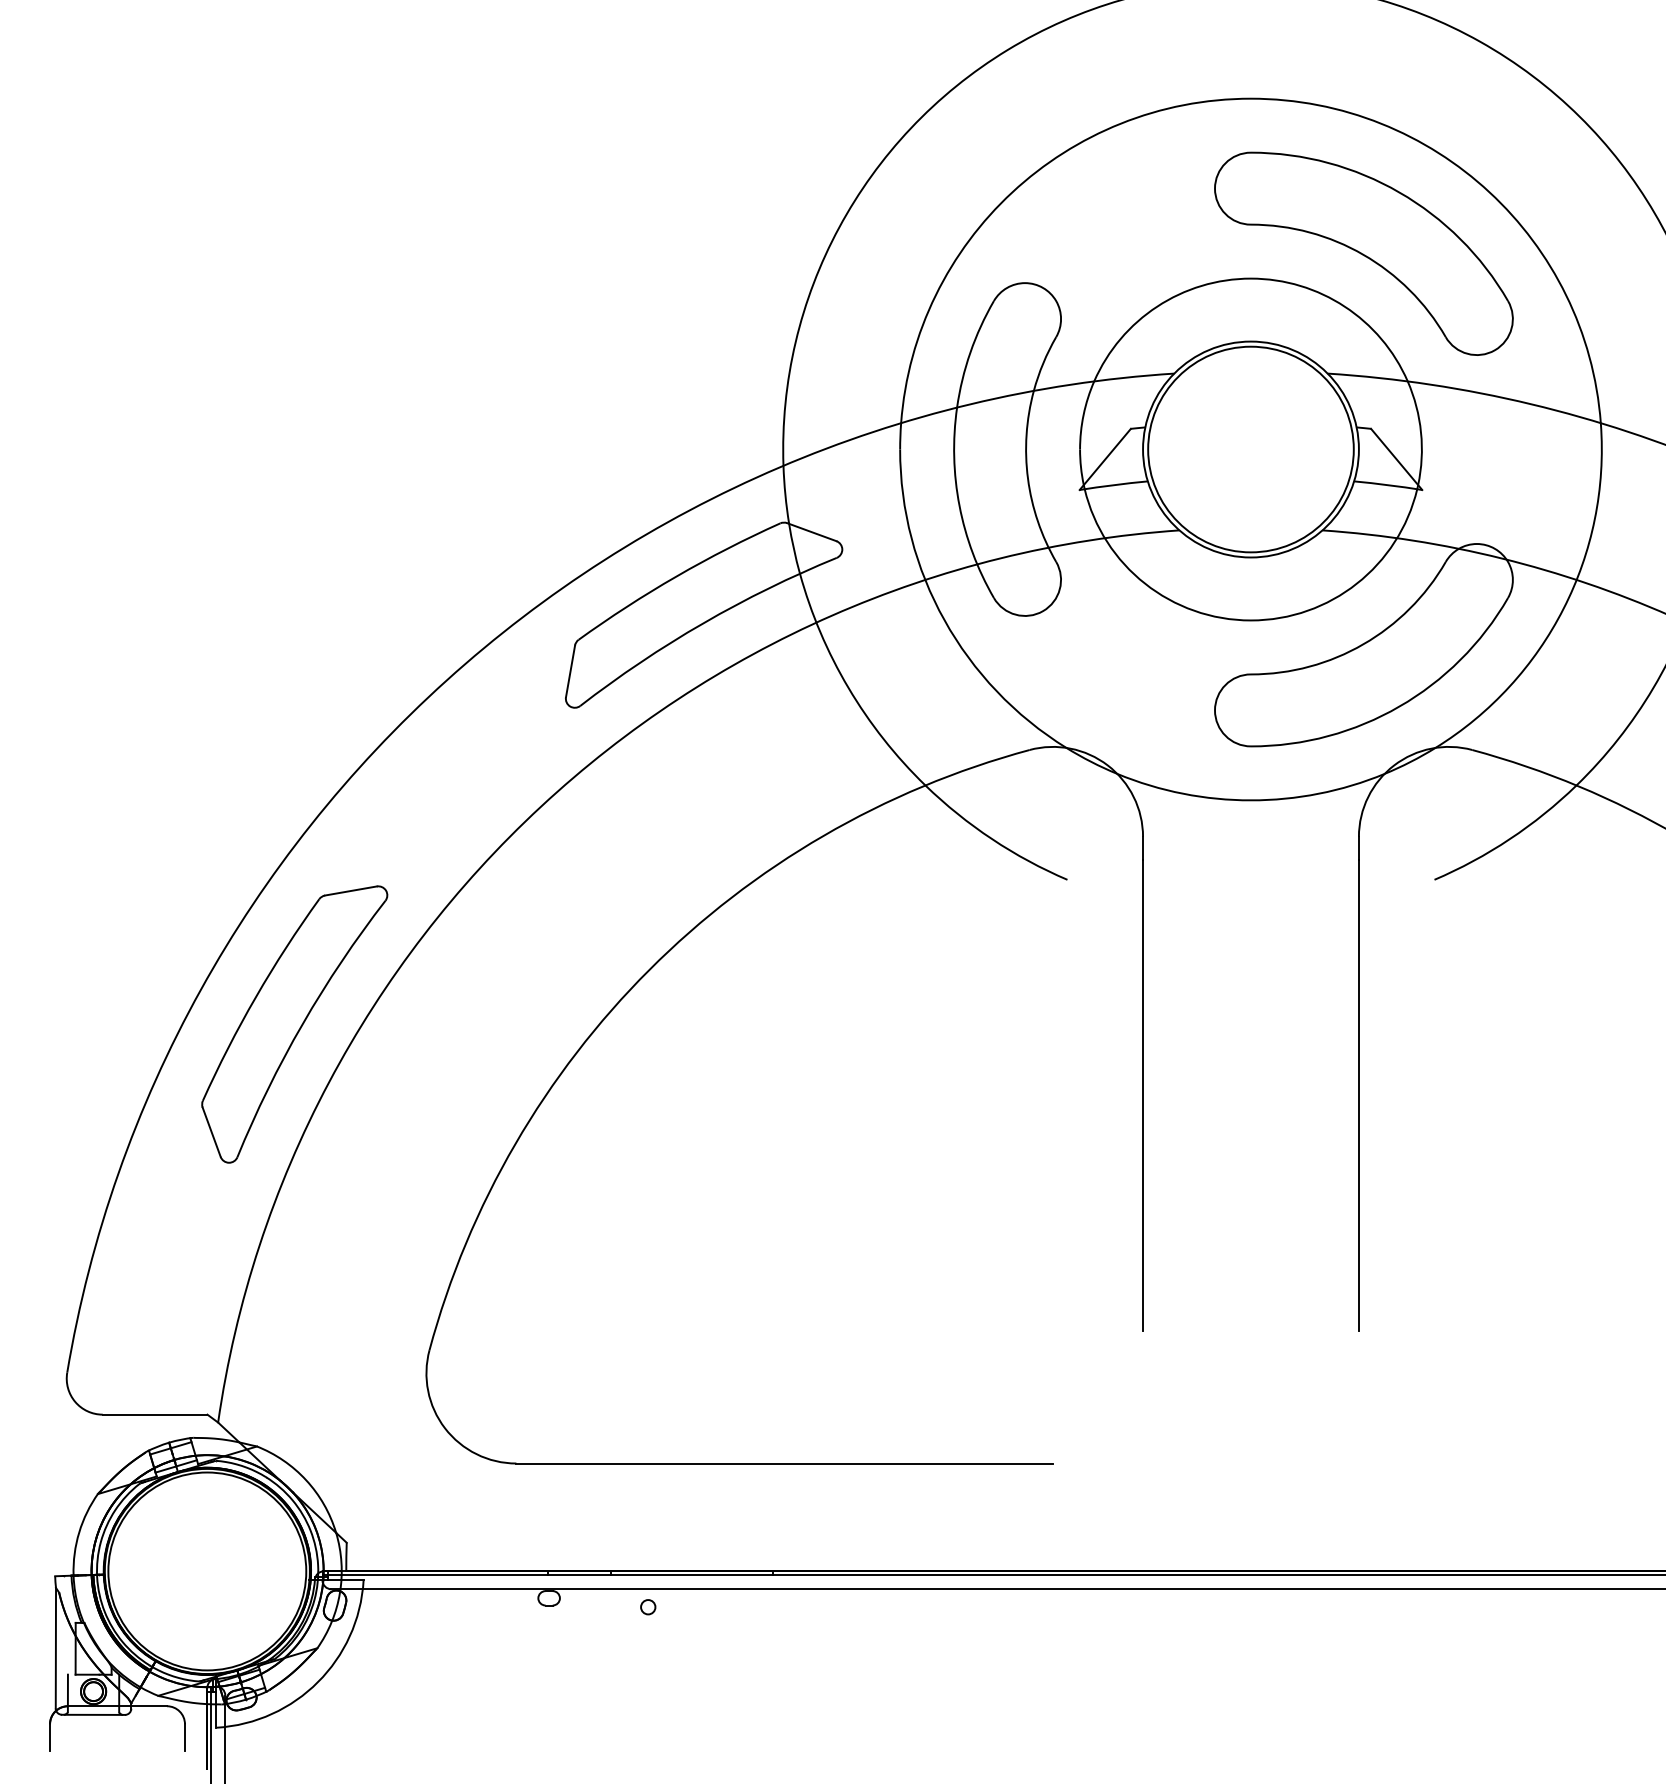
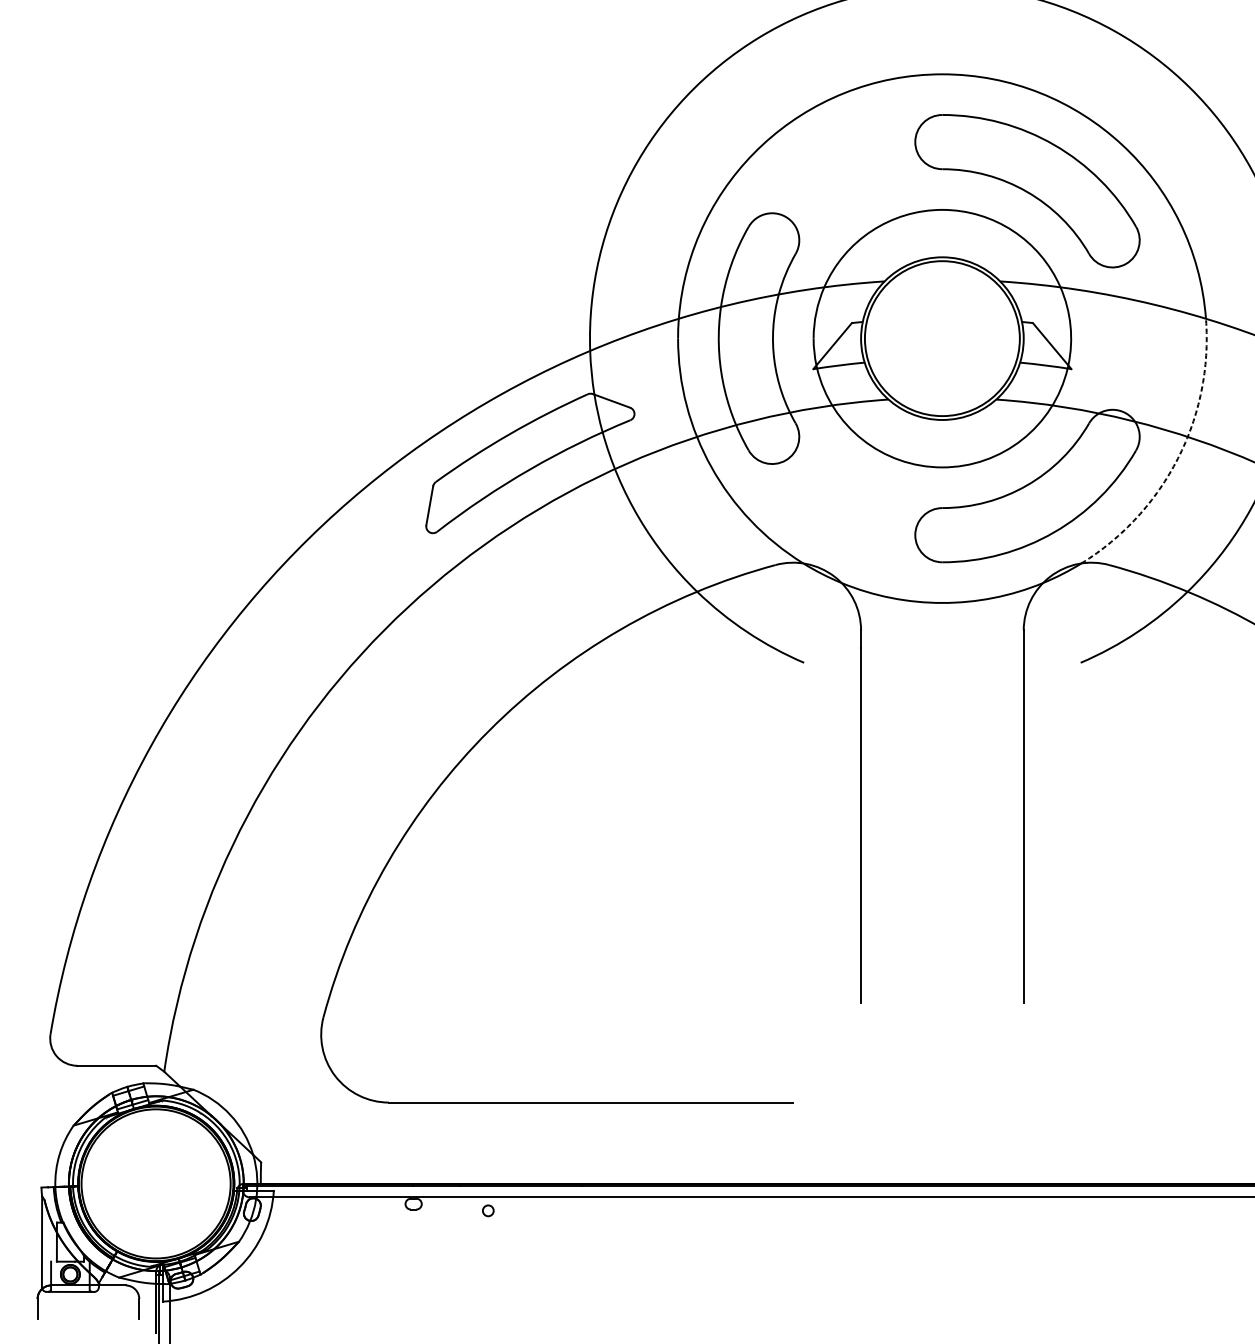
arc: (1563, 608) -> (1177, 458), solid -> dashed
part: (294, 1024) -> (221, 771), removed

